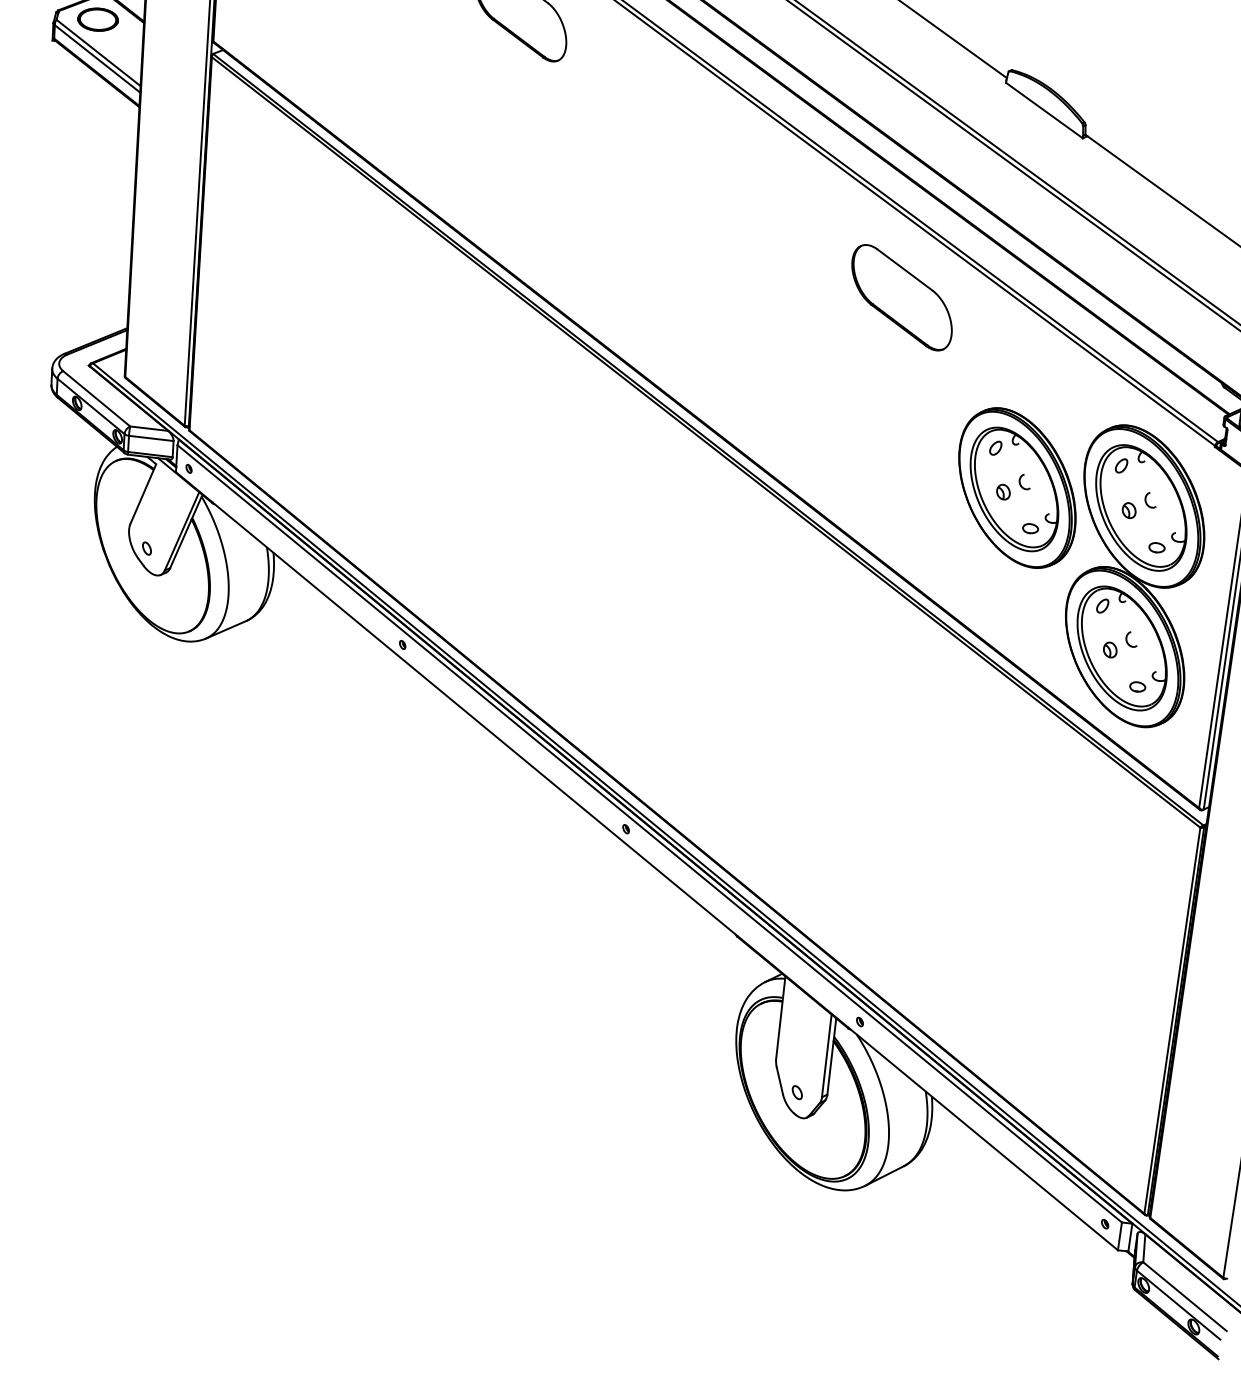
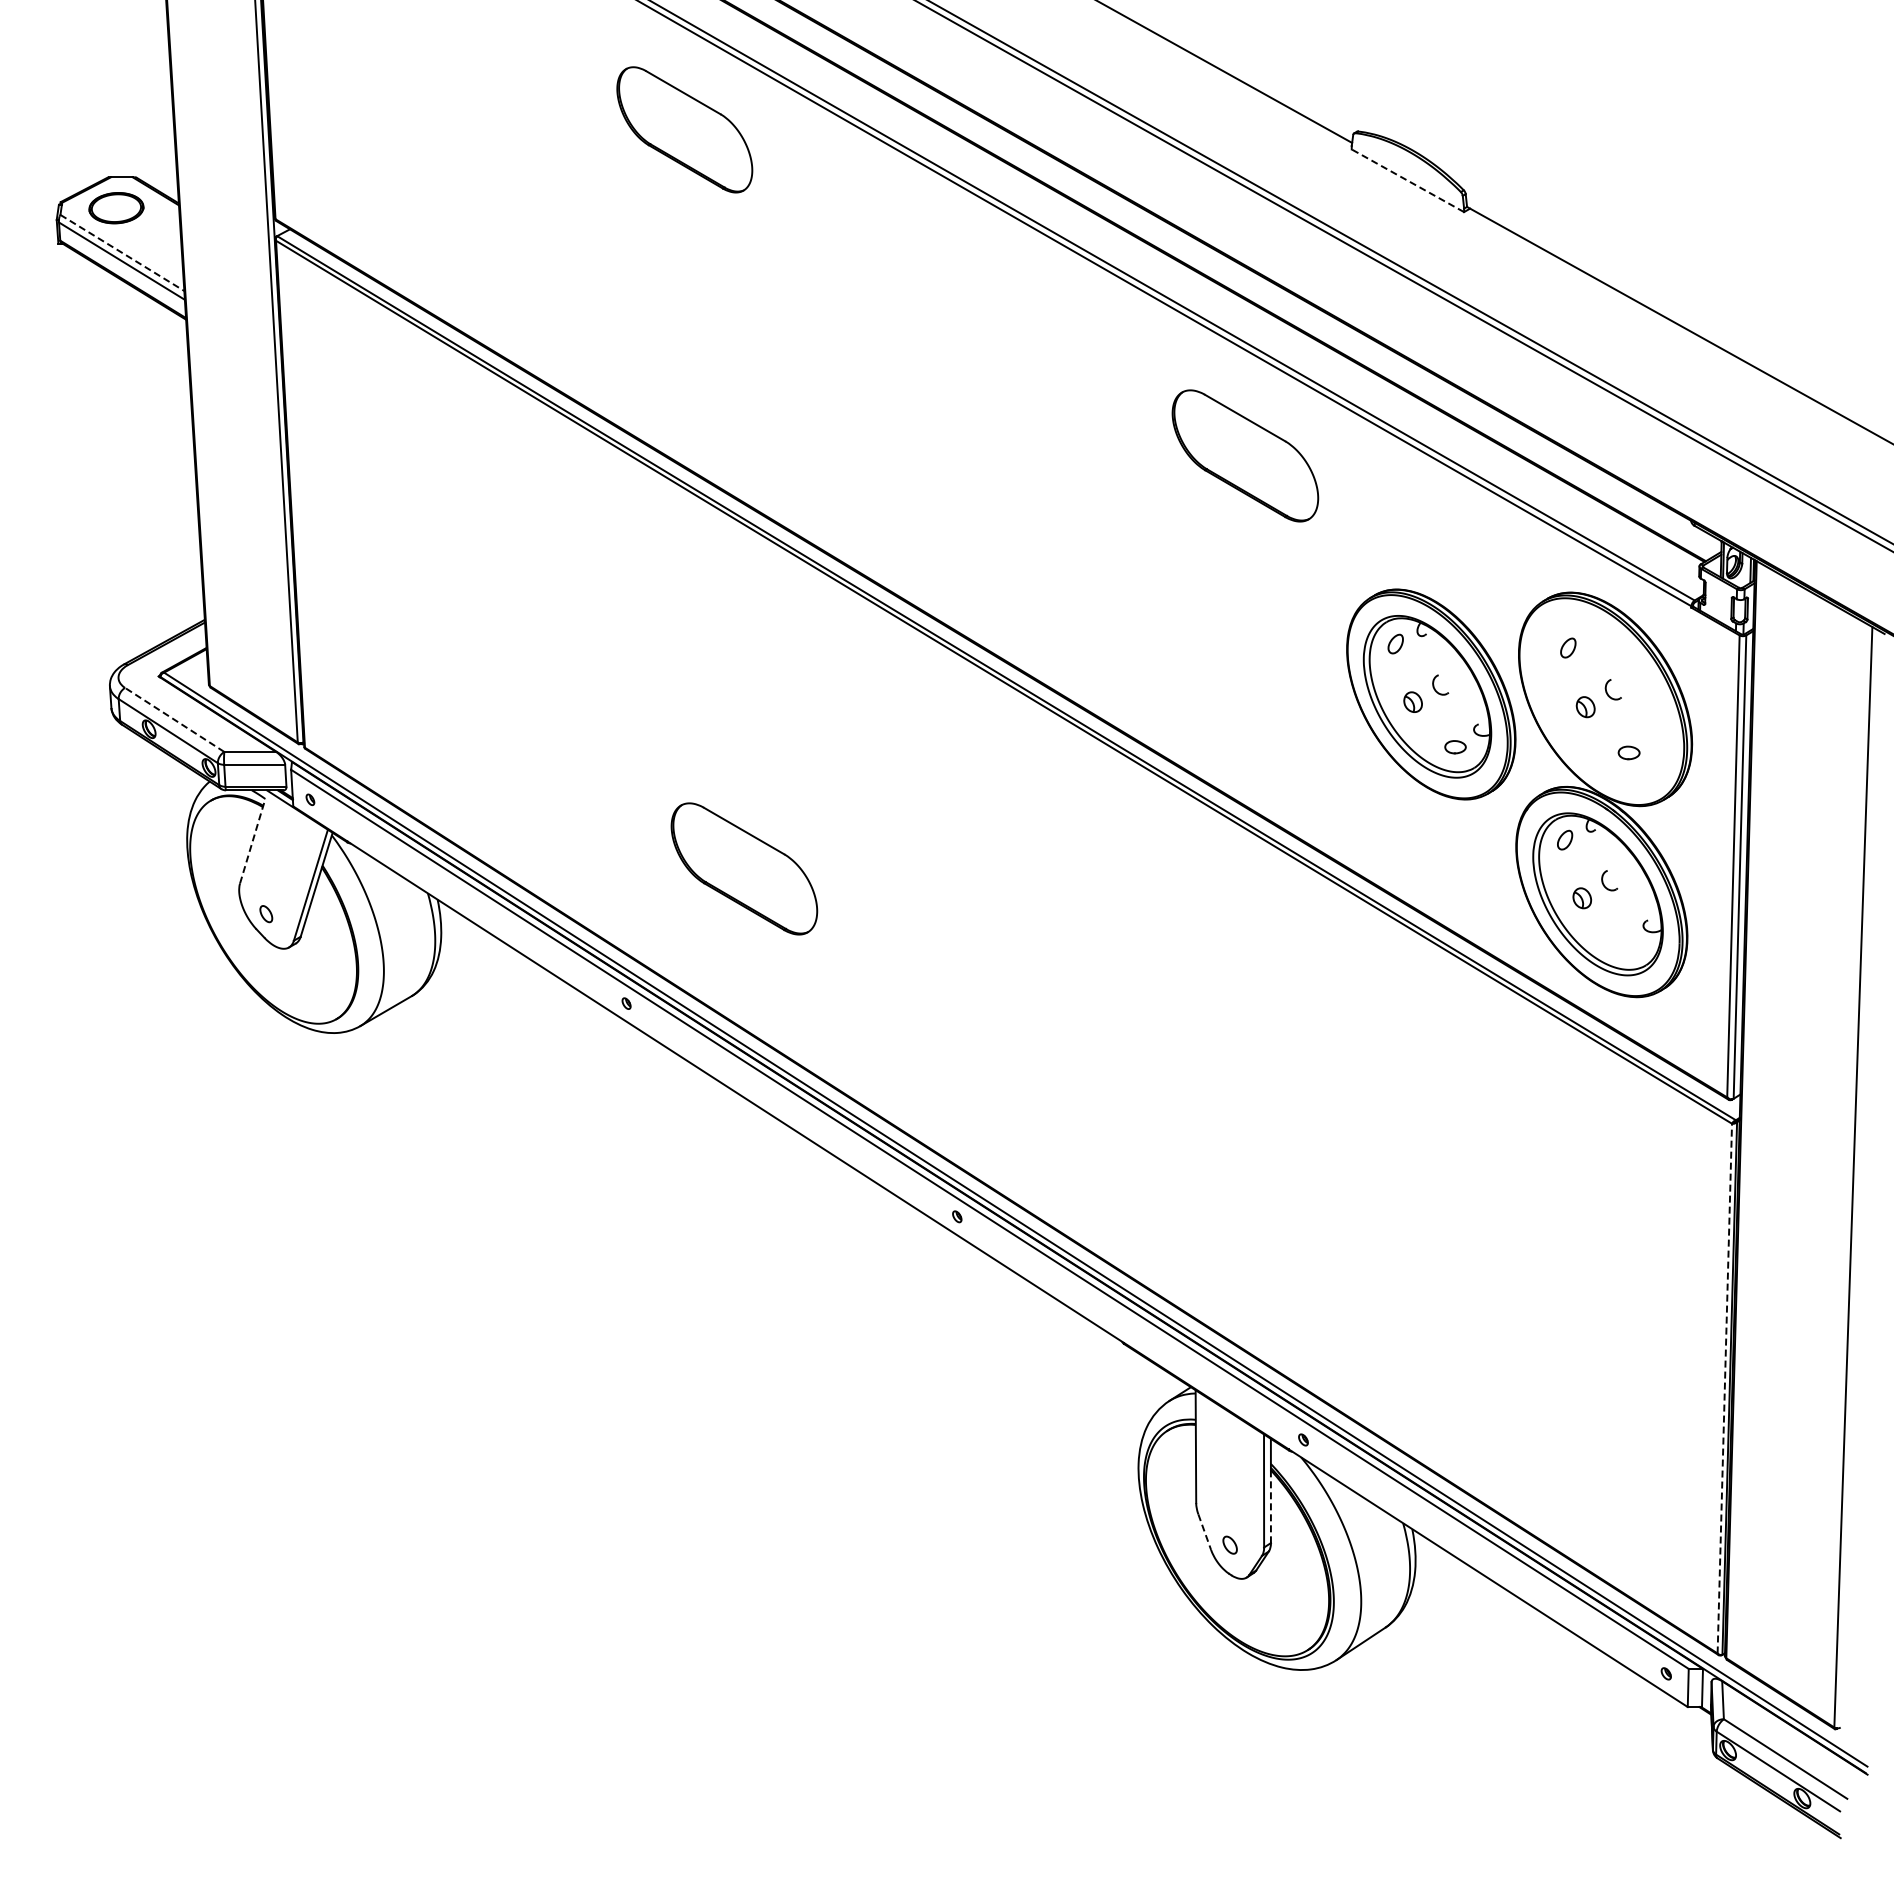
line: (98, 52) -> (122, 252), solid -> dashed
line: (1044, 110) -> (1407, 180), solid -> dashed
line: (96, 398) -> (174, 719), solid -> dashed
line: (143, 493) -> (252, 840), solid -> dashed
part: (1141, 507) -> (1601, 701), removed
part: (500, 556) -> (744, 868), added
part: (1138, 686) -> (1625, 943), removed
line: (1172, 1020) -> (1724, 1388), solid -> dashed
line: (830, 1068) -> (1270, 1507), solid -> dashed
line: (779, 1081) -> (1204, 1532), solid -> dashed

